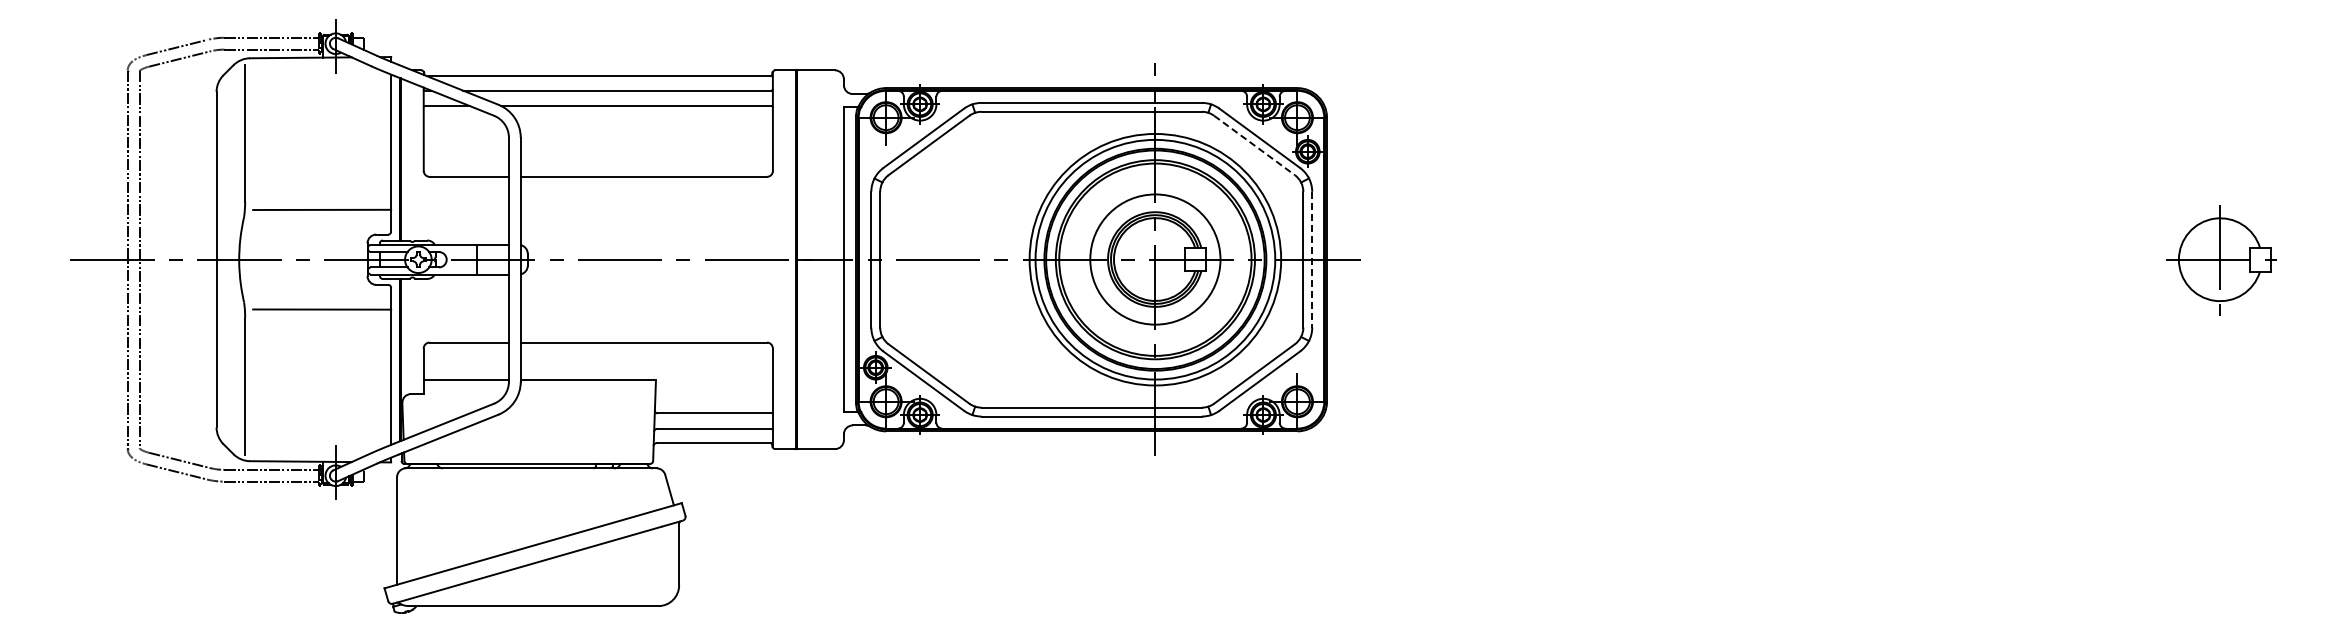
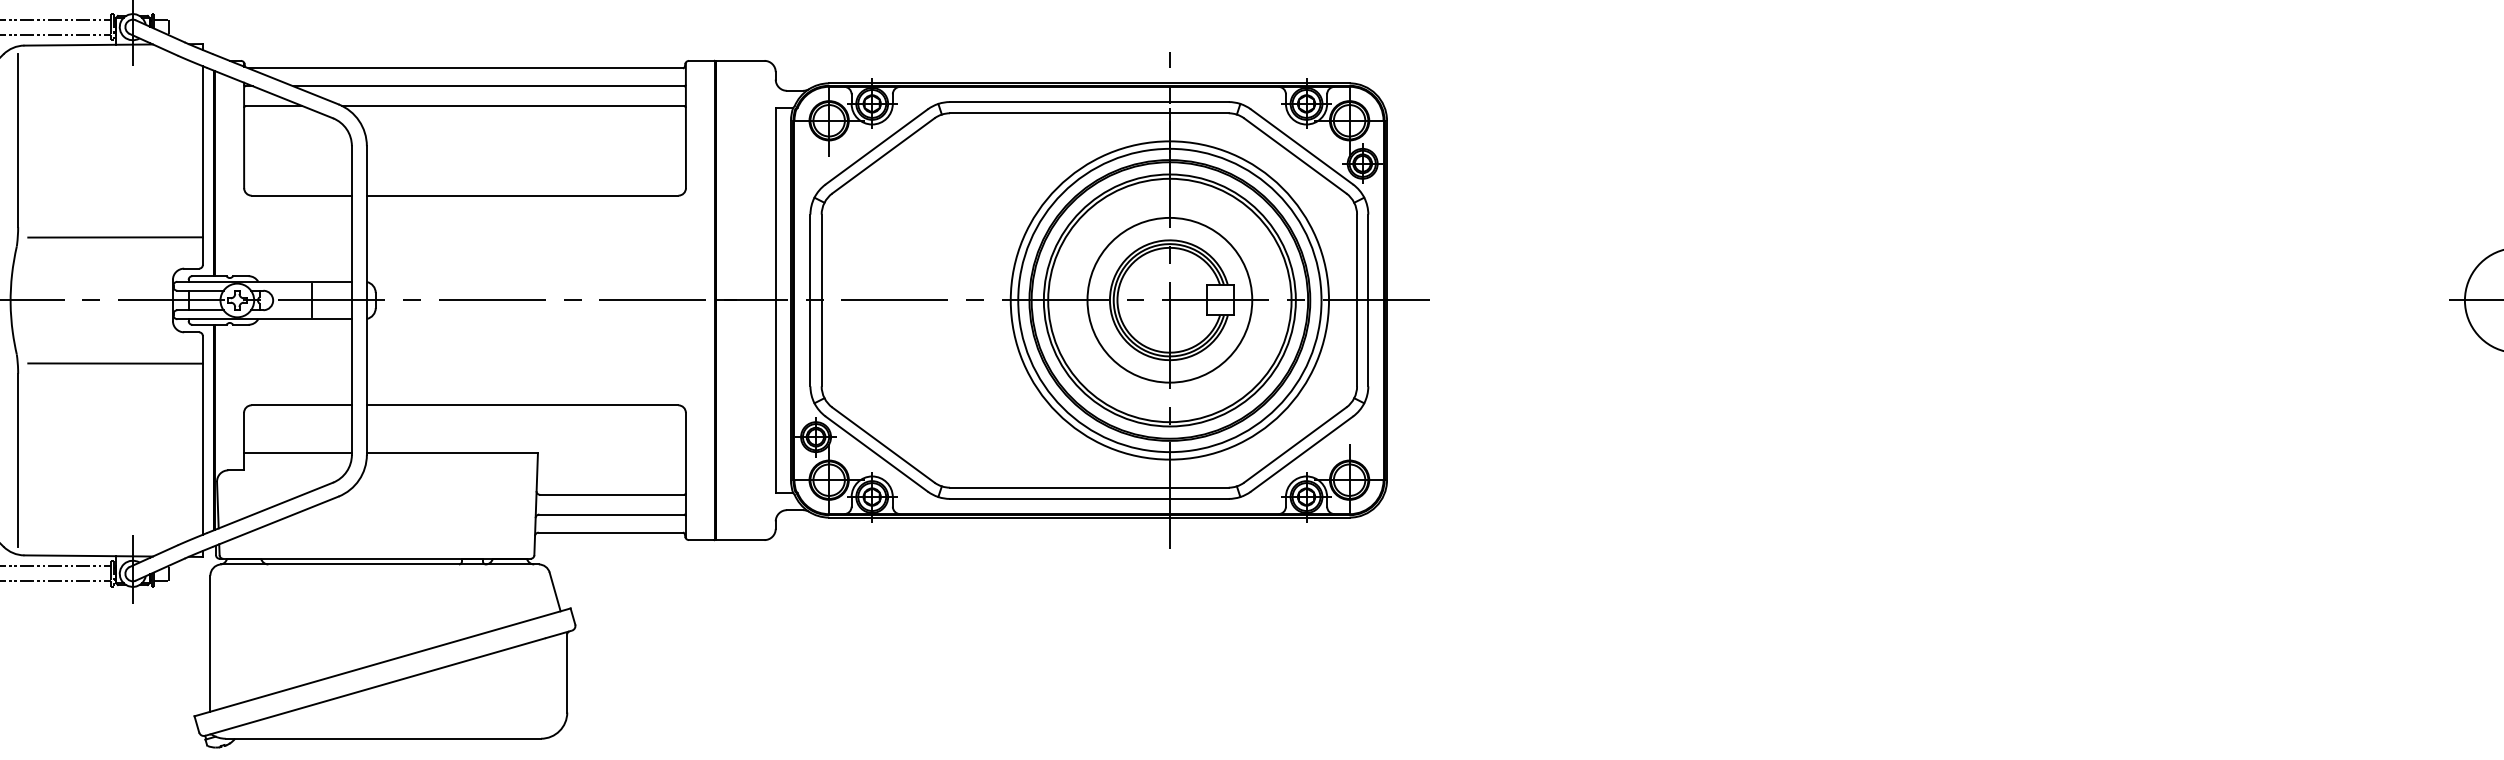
line: (1254, 145) -> (1295, 155), dashed -> solid
line: (1312, 259) -> (1368, 300), dashed -> solid

